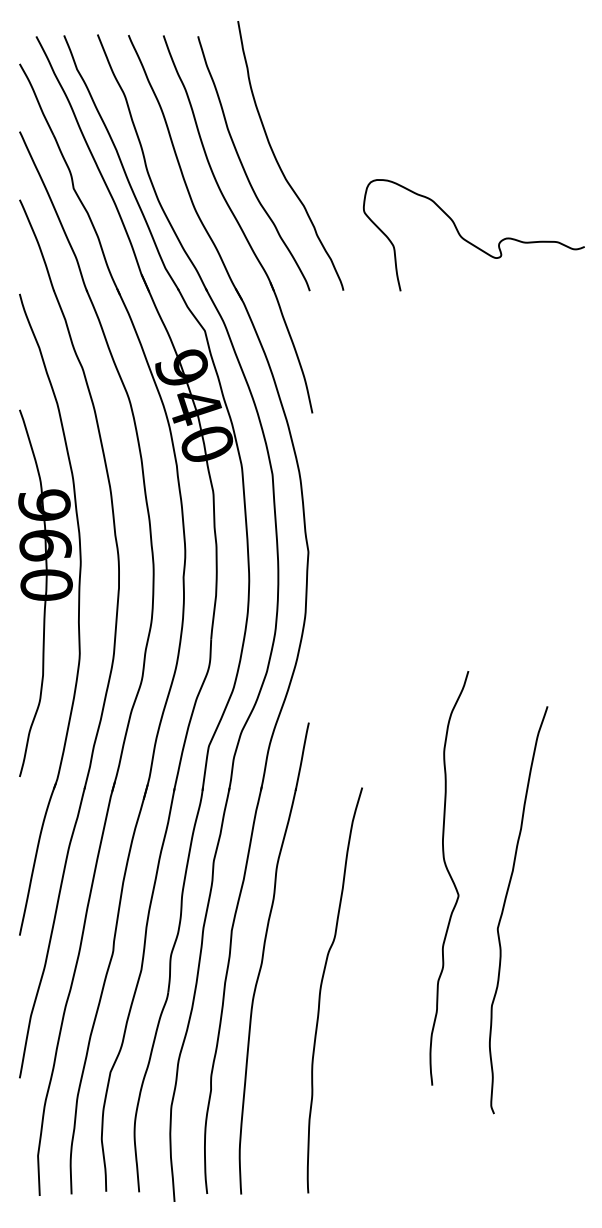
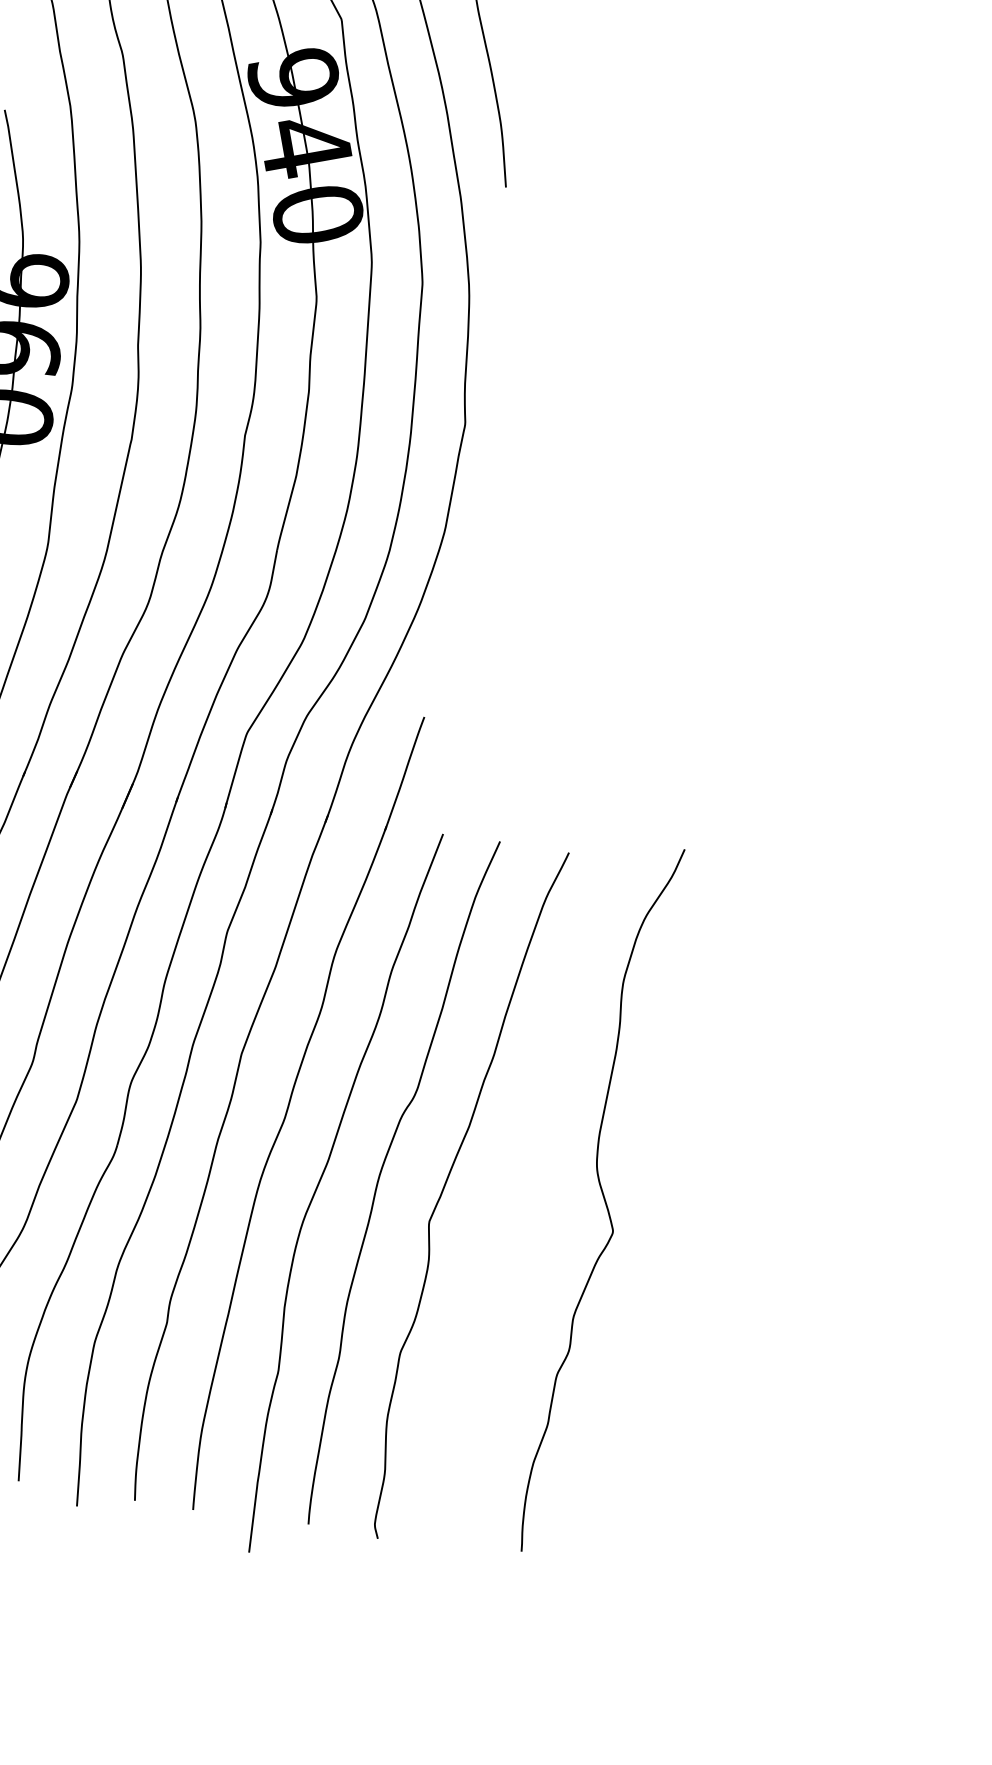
curve: (450, 878) -> (603, 1200), moved
curve: (504, 908) -> (445, 1188), moved
curve: (287, 998) -> (320, 1185), added

